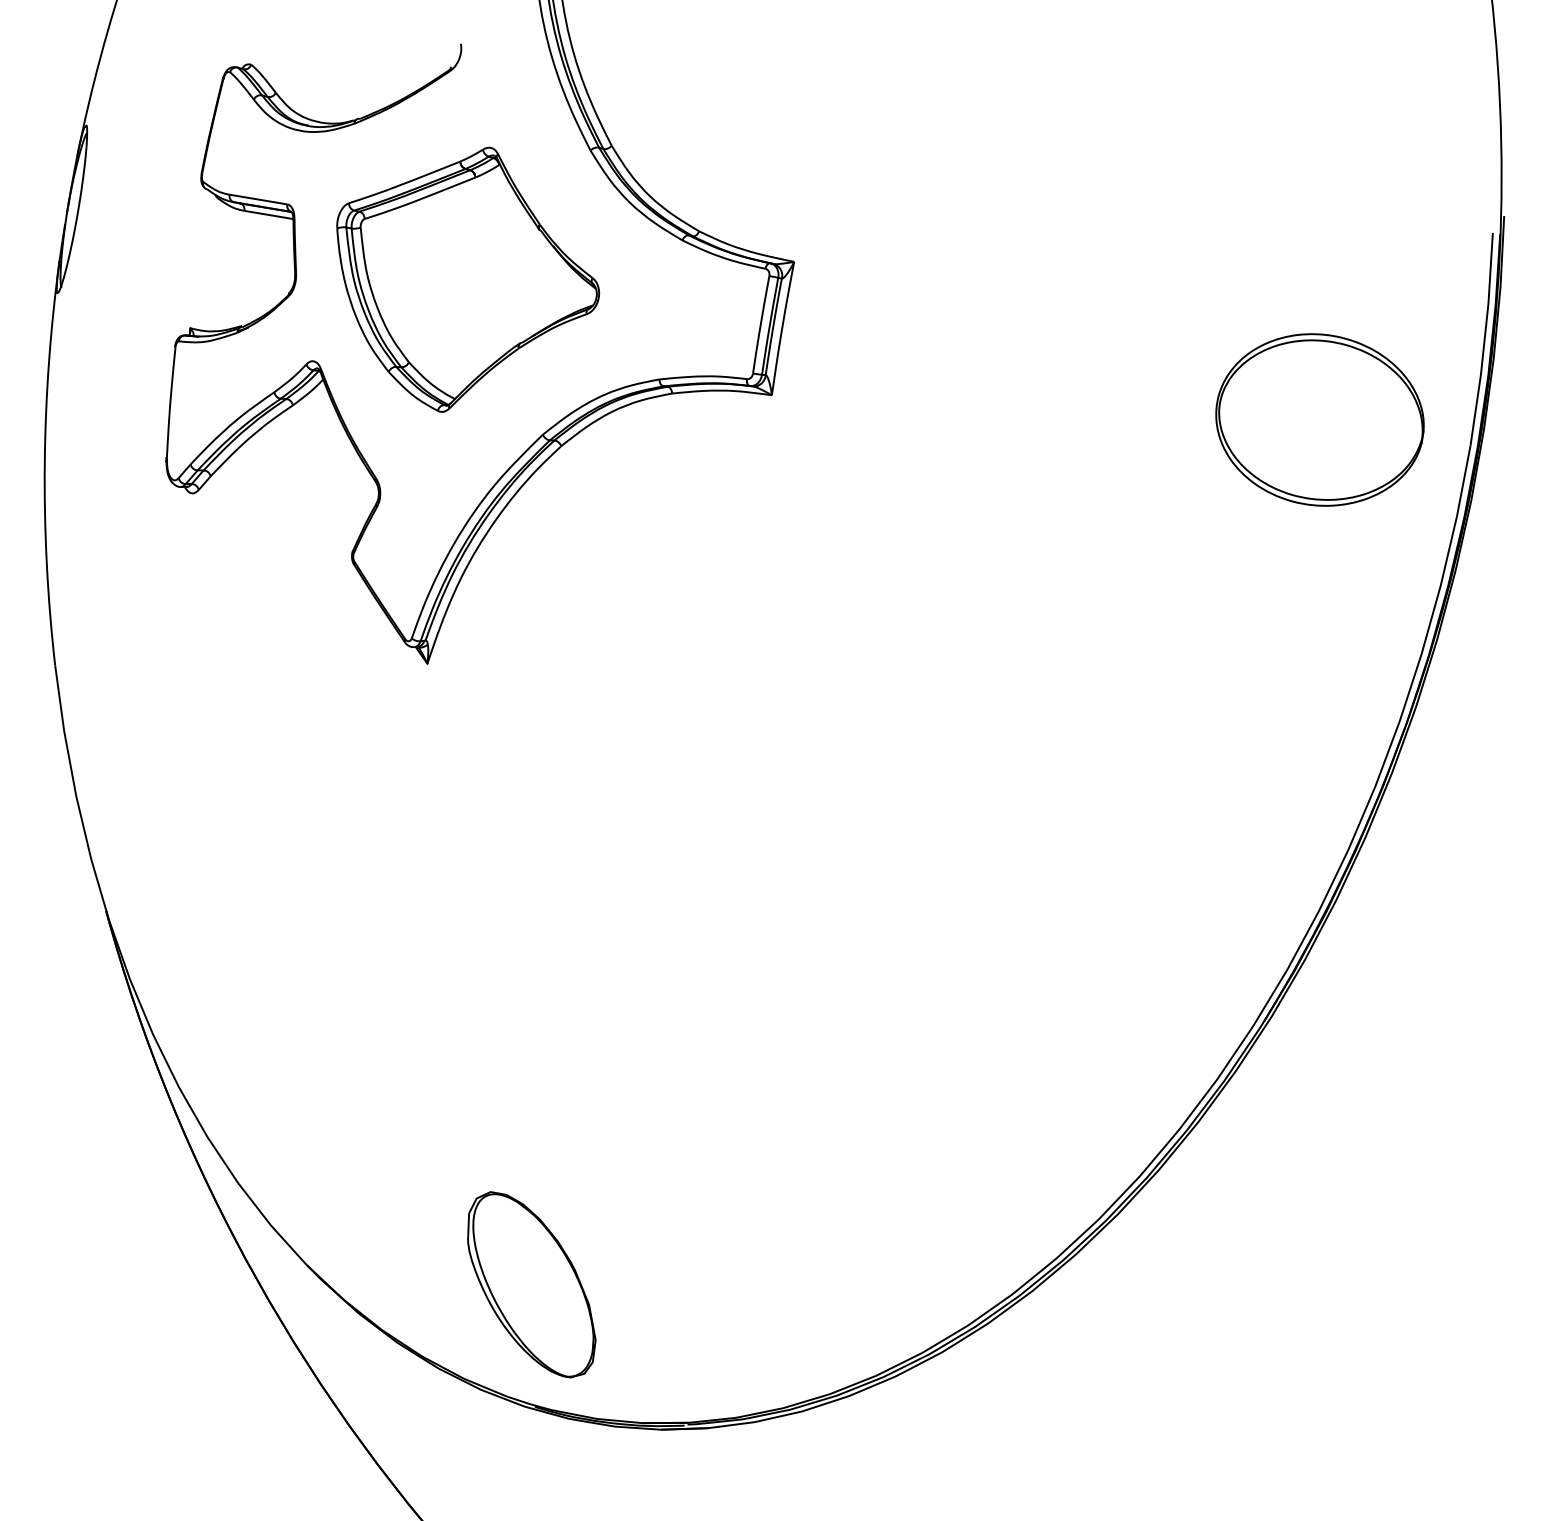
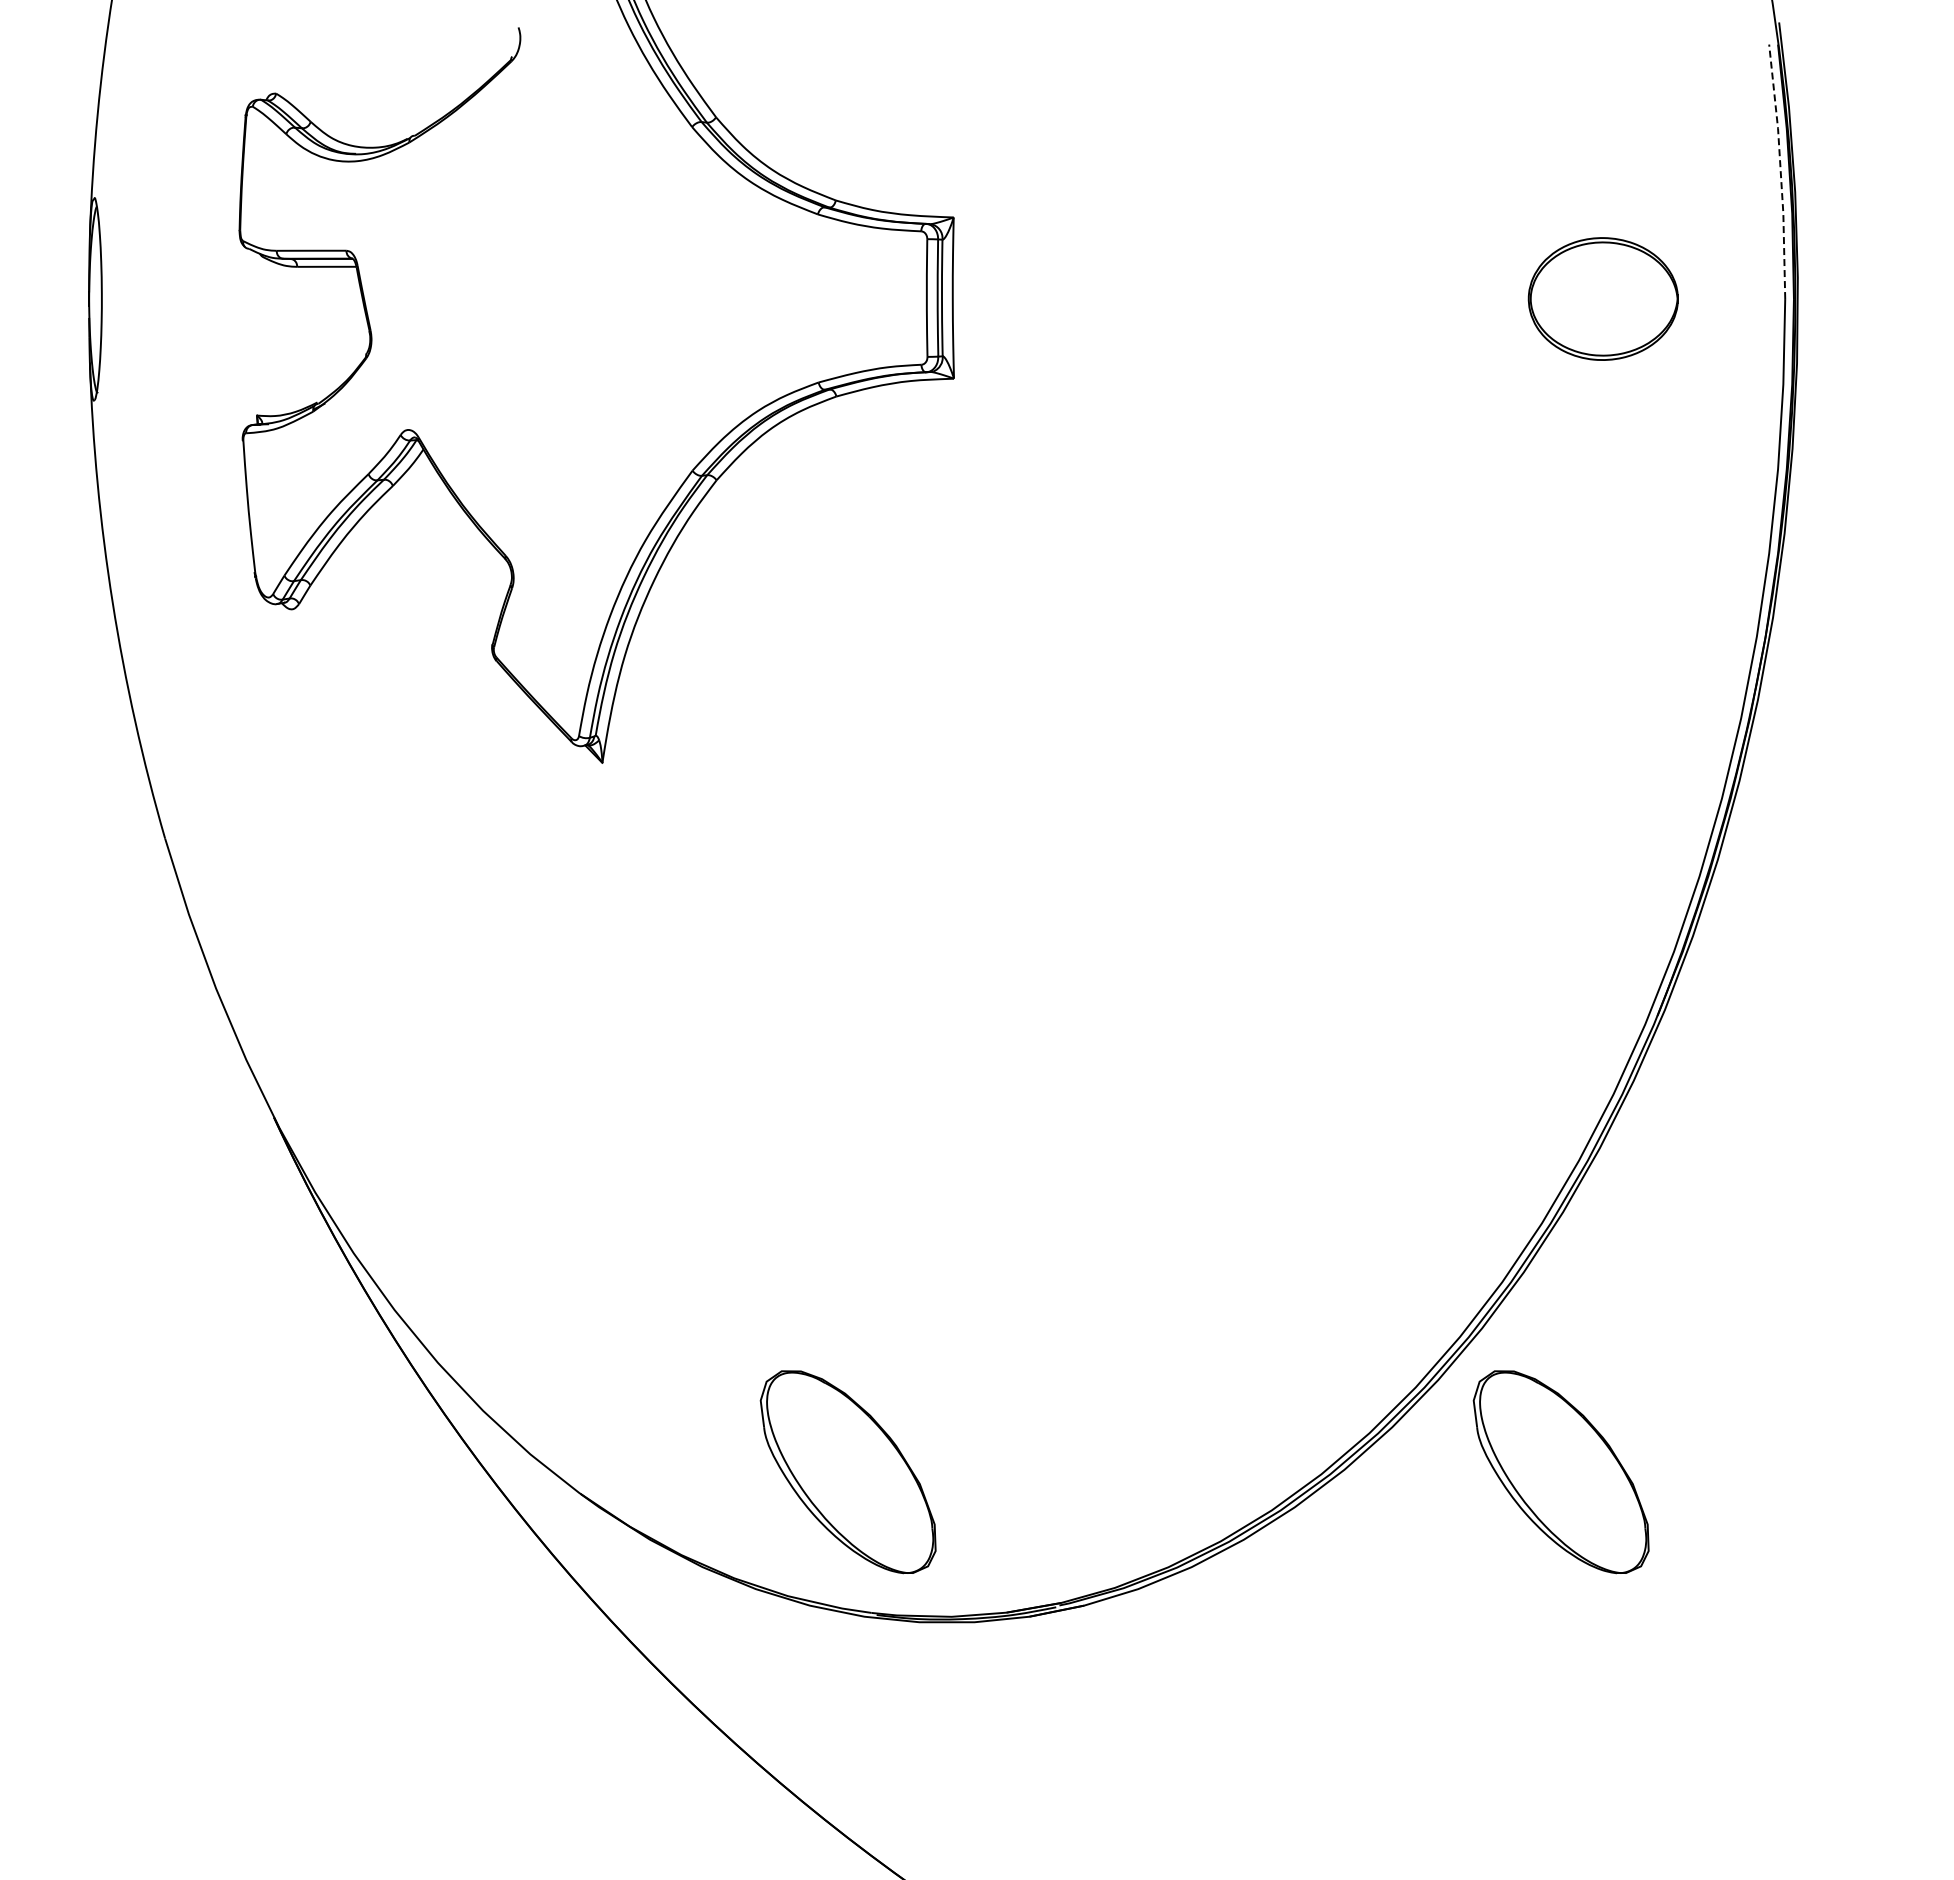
part: (464, 279) -> (569, 303), removed
line: (1484, 339) -> (1780, 171), solid -> dashed
part: (1320, 419) -> (1603, 298), size x0.6
part: (1120, 1384) -> (1560, 1472), added

